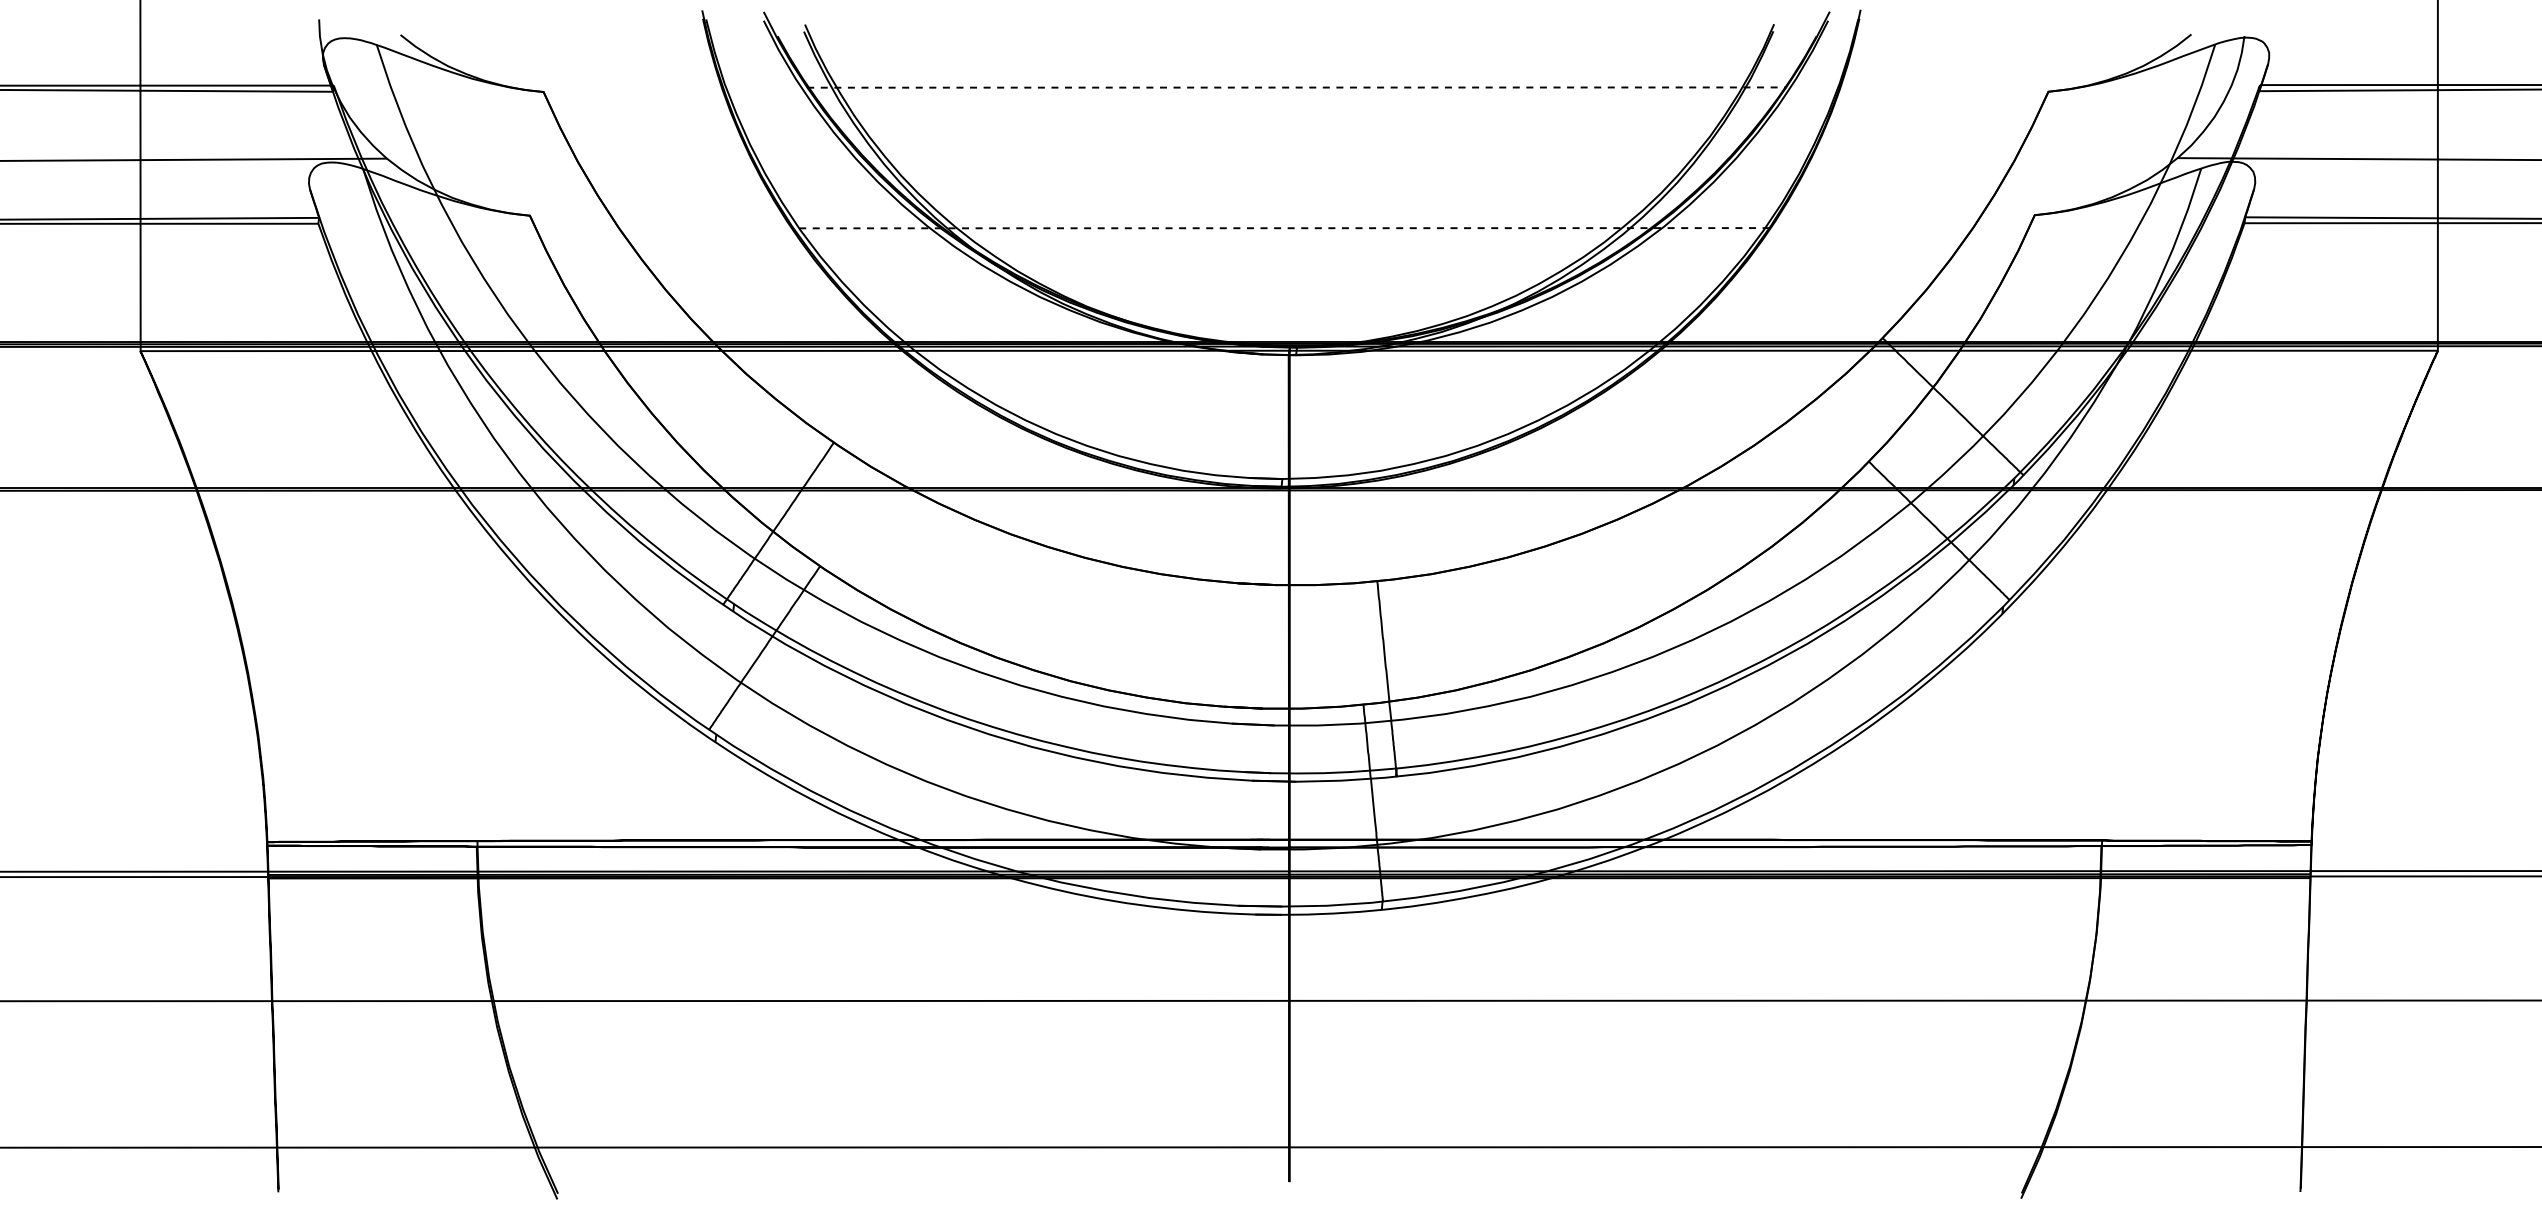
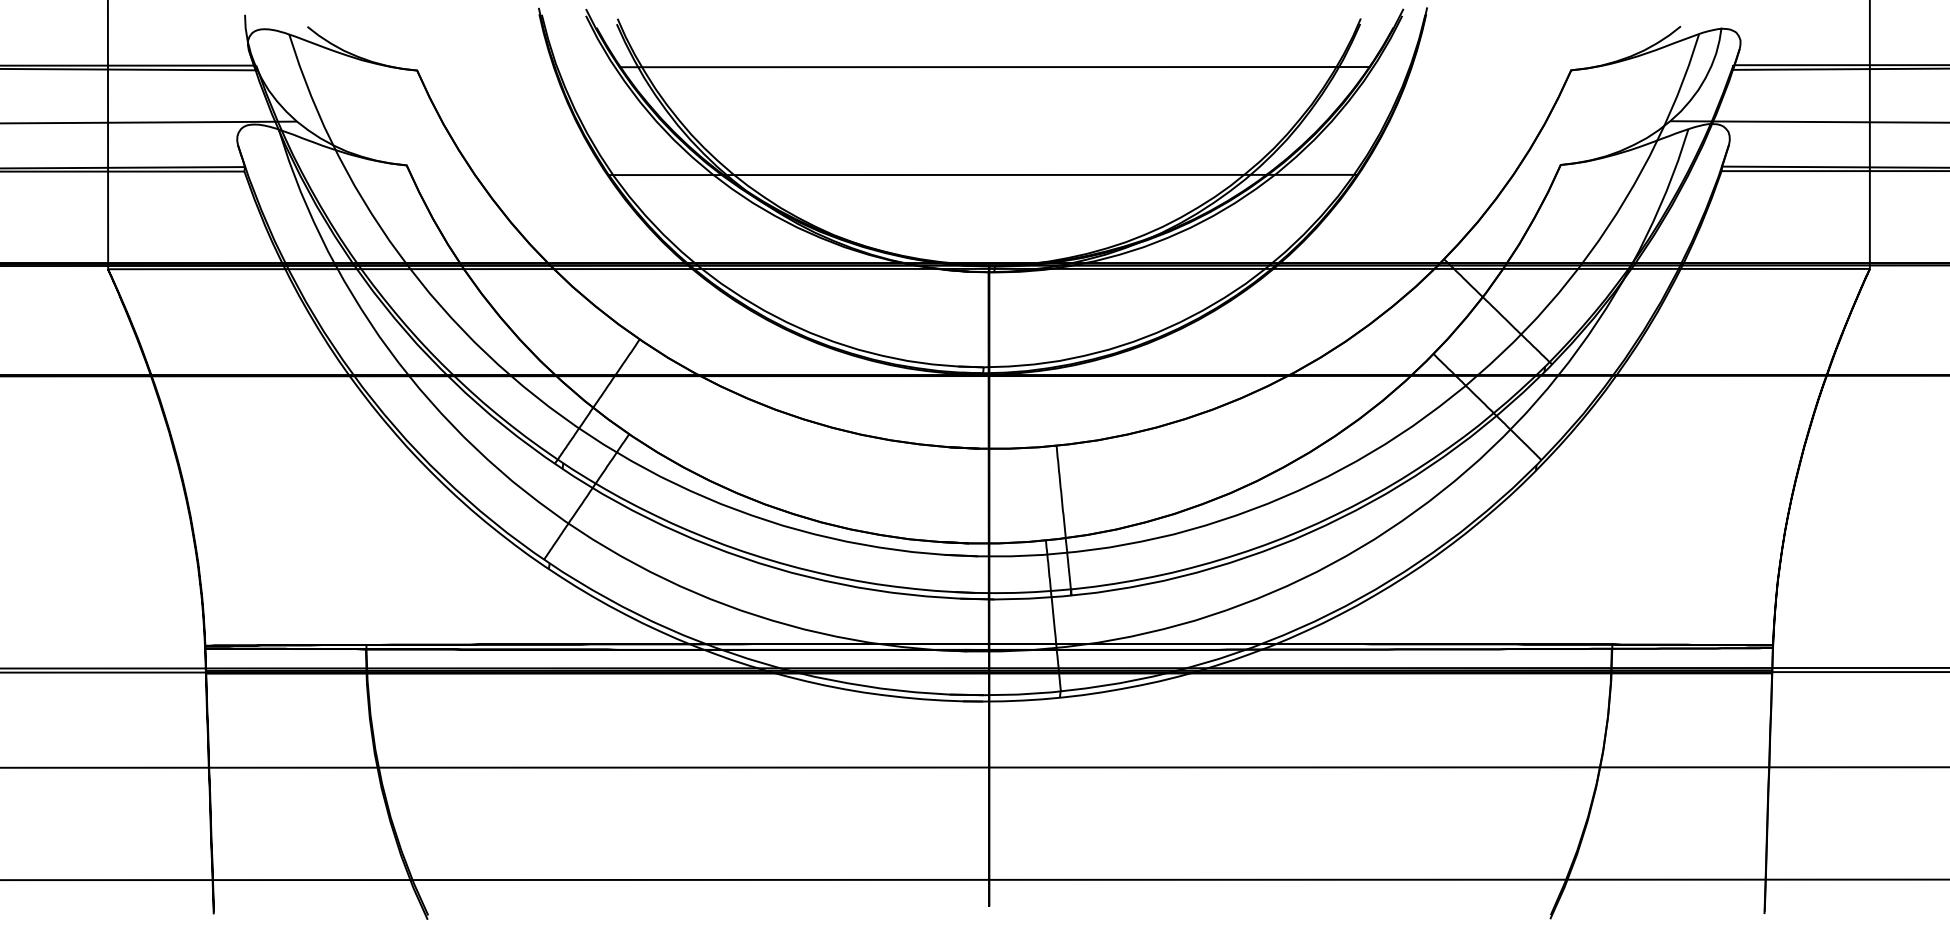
line: (1296, 87) -> (994, 67), dashed -> solid
line: (1280, 228) -> (982, 175), dashed -> solid

